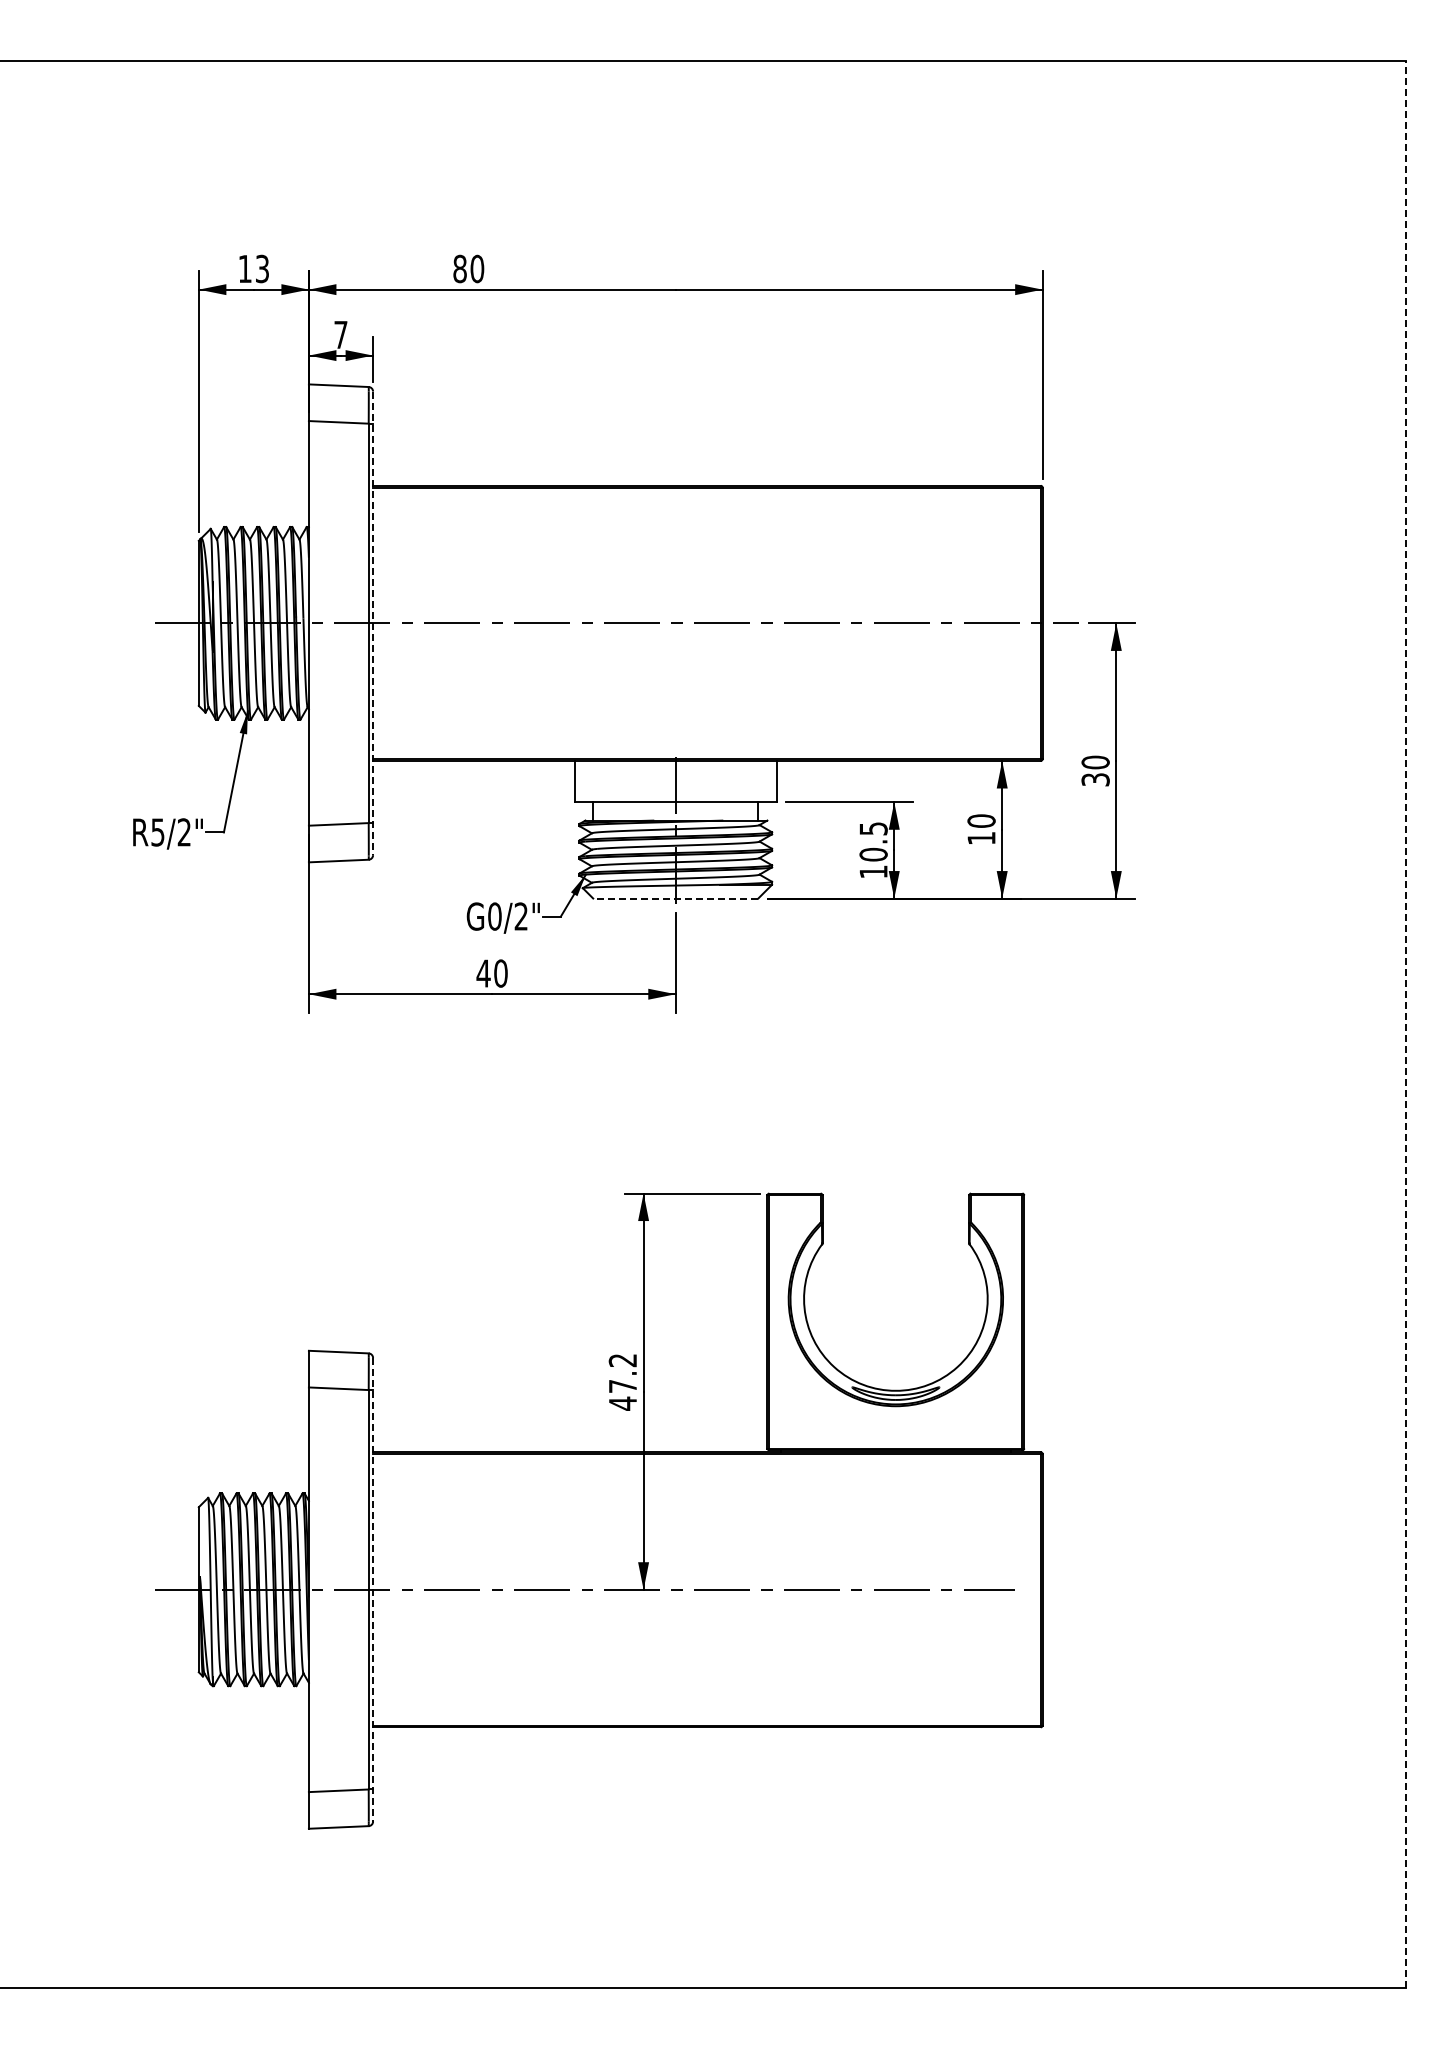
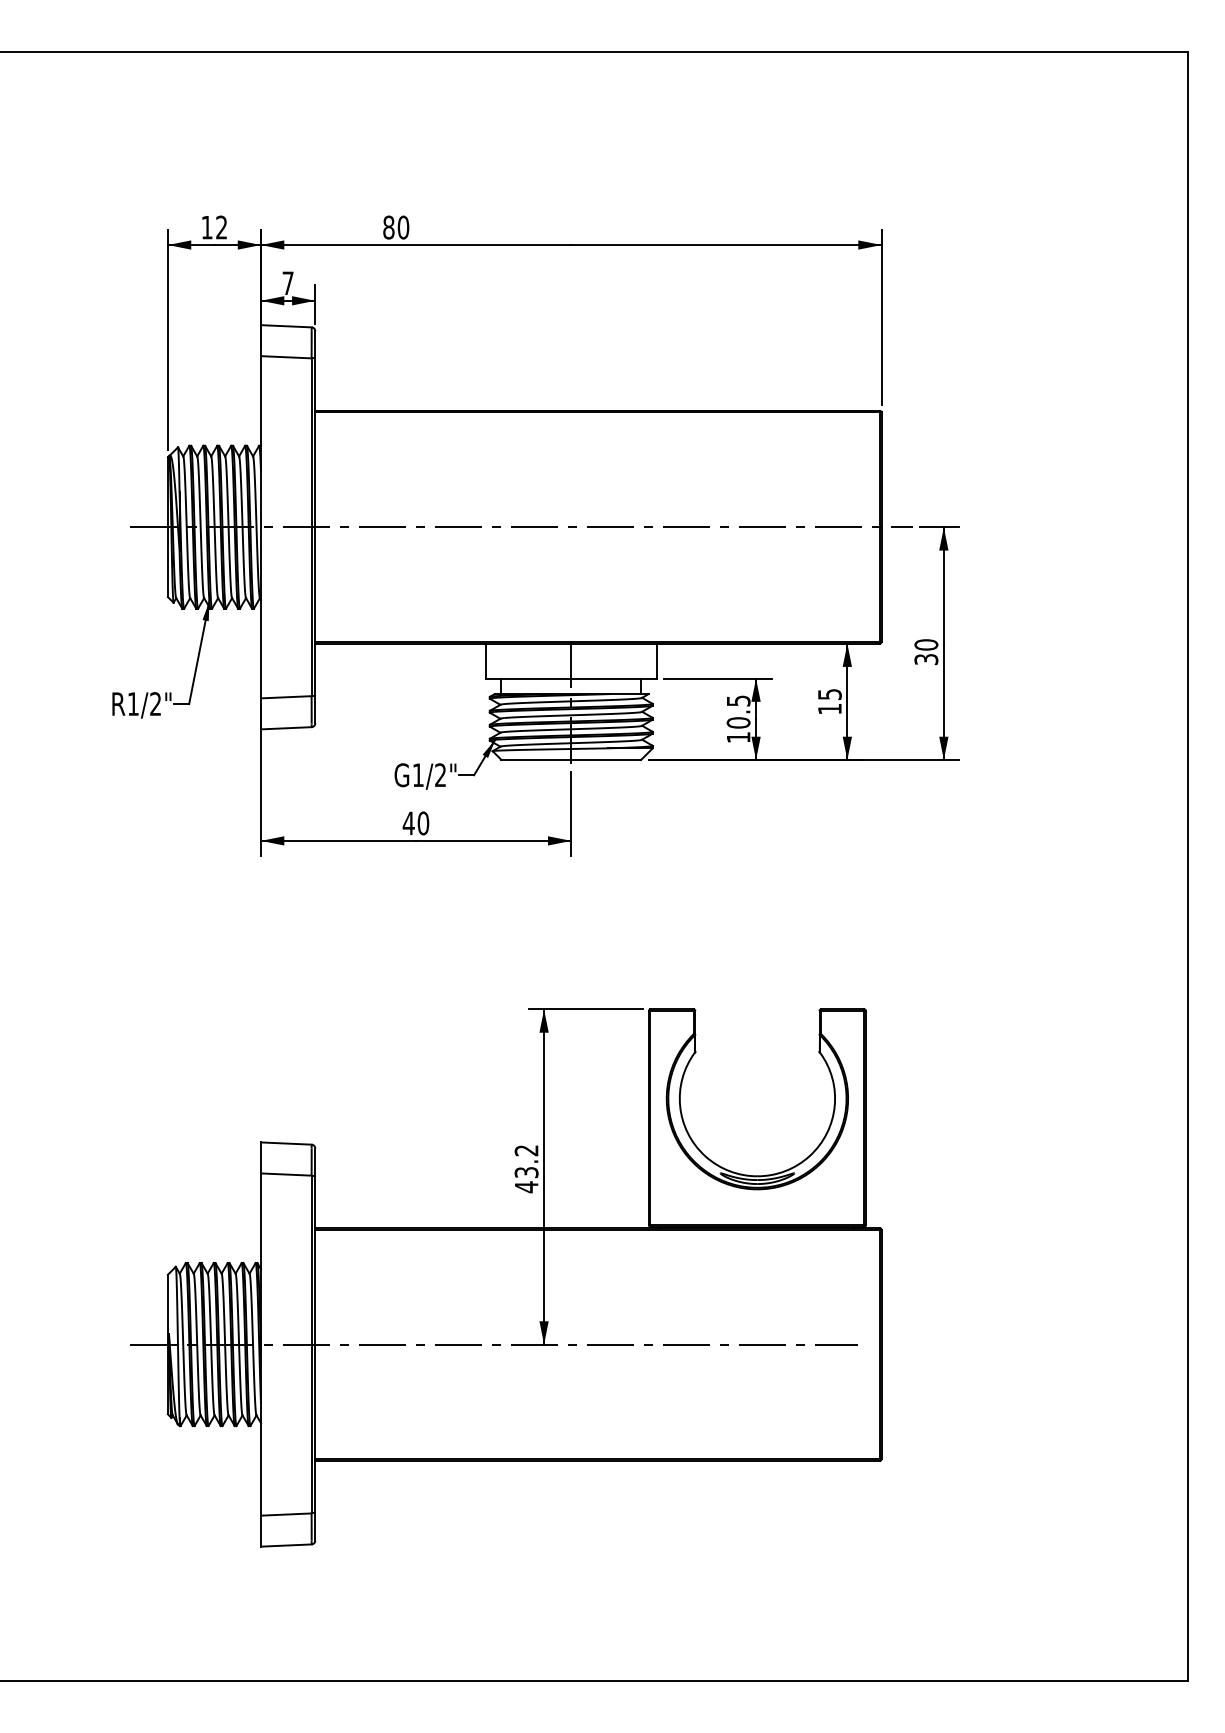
text: (262, 269) -> (221, 227), 13 -> 12
line: (373, 623) -> (315, 527), dashed -> solid
text: (981, 820) -> (829, 693), 10 -> 15
text: (157, 832) -> (132, 704), R5/2" -> R1/2"
line: (675, 898) -> (571, 759), dashed -> solid
text: (494, 916) -> (417, 775), G0/2" -> G1/2"
line: (1405, 1024) -> (1188, 866), dashed -> solid
text: (622, 1386) -> (526, 1172), 47.2 -> 43.2
line: (373, 1589) -> (315, 1344), dashed -> solid

